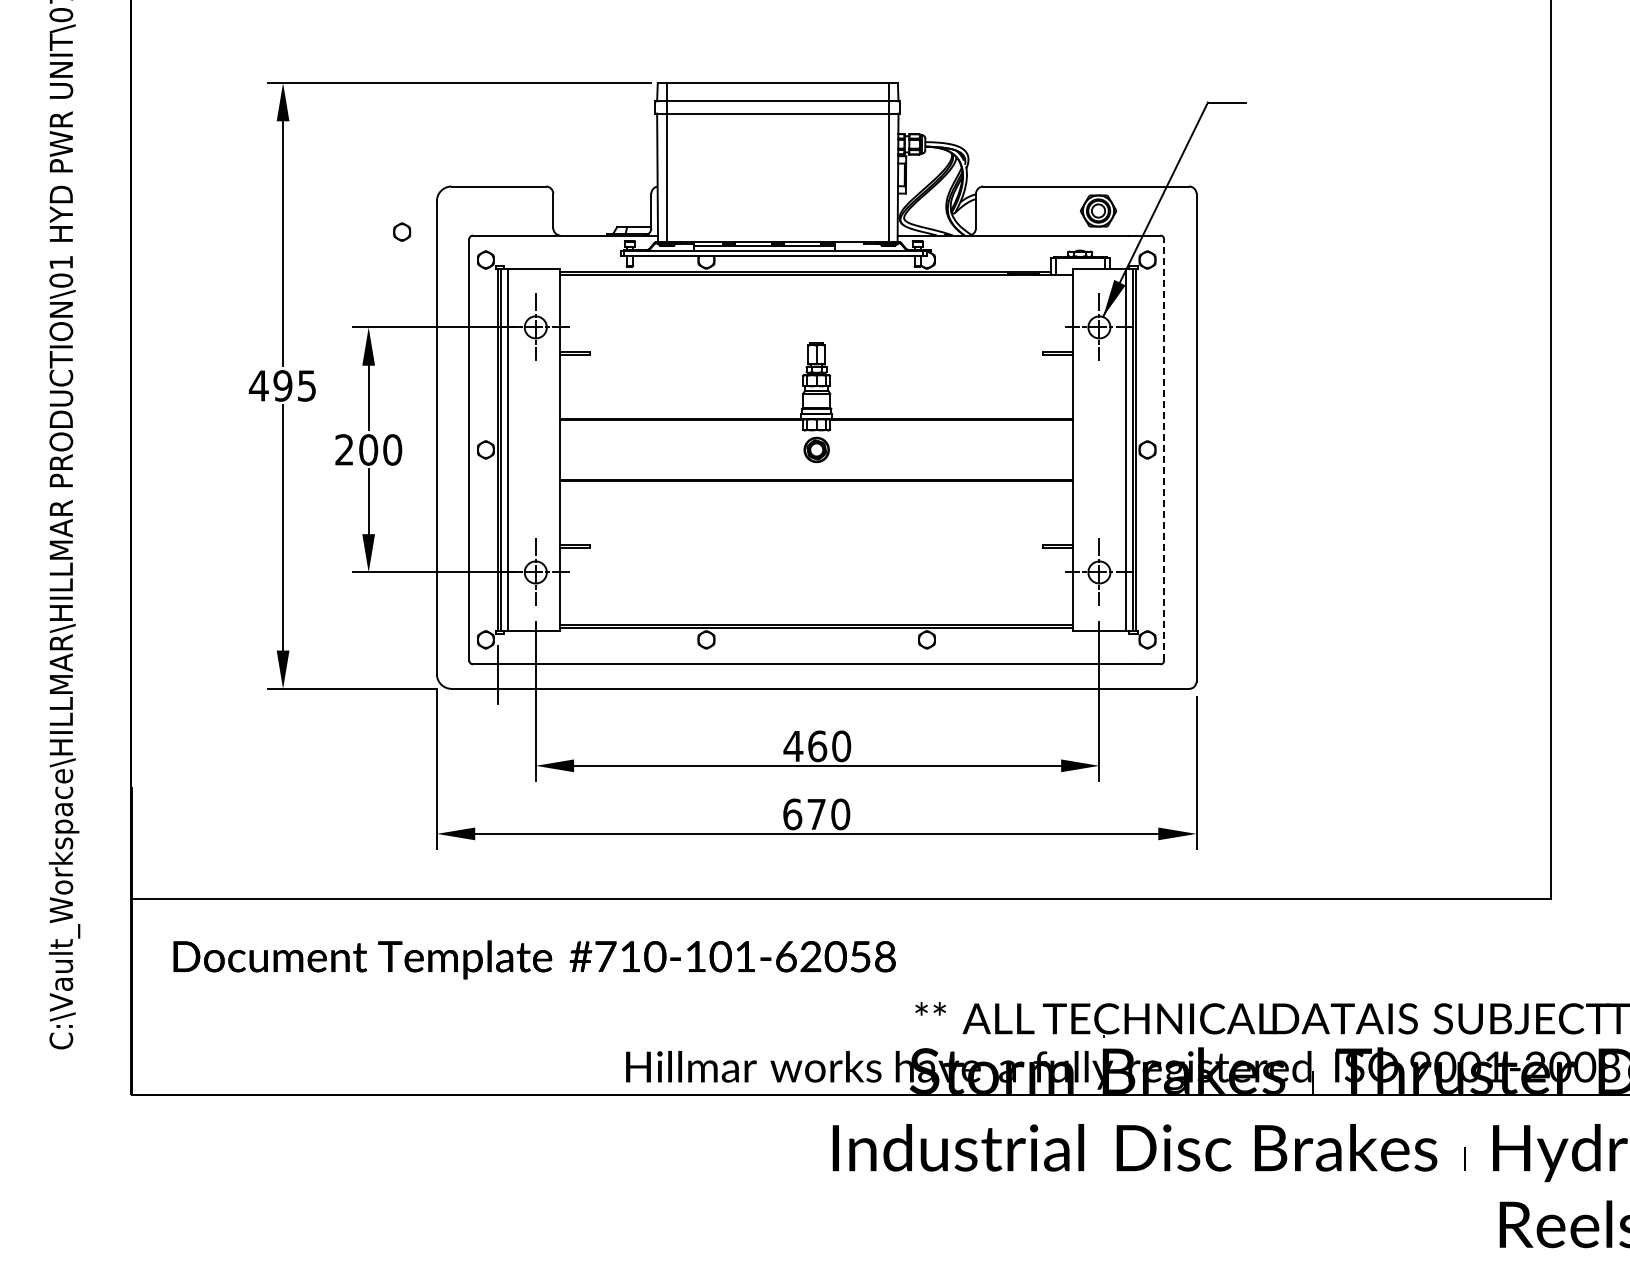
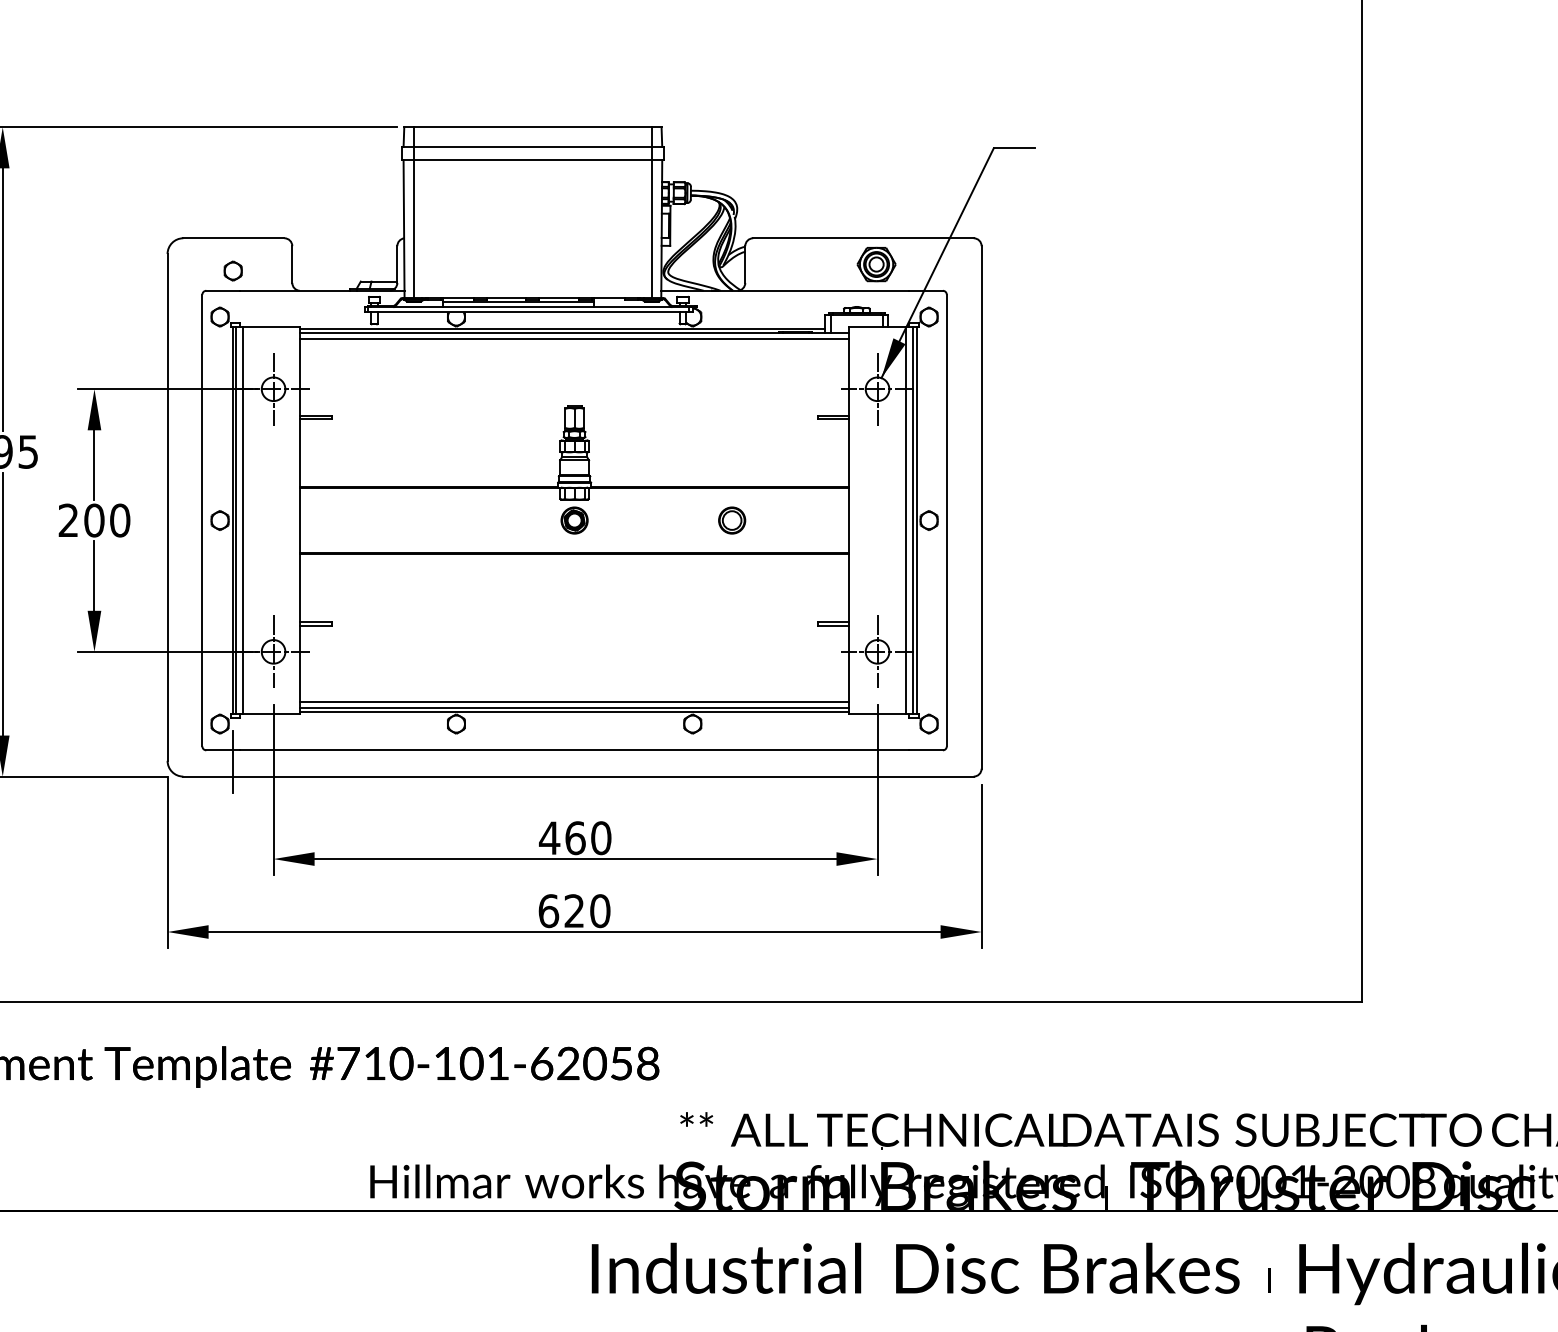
part: (402, 231) -> (233, 270), moved
line: (816, 280) -> (574, 338), added
part: (963, 449) -> (731, 520), added
line: (1164, 449) -> (947, 520), dashed -> solid
line: (816, 619) -> (574, 702), added
text: (816, 813) -> (574, 910), 670 -> 620

